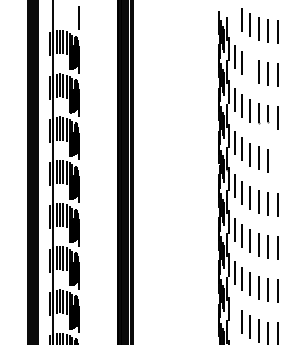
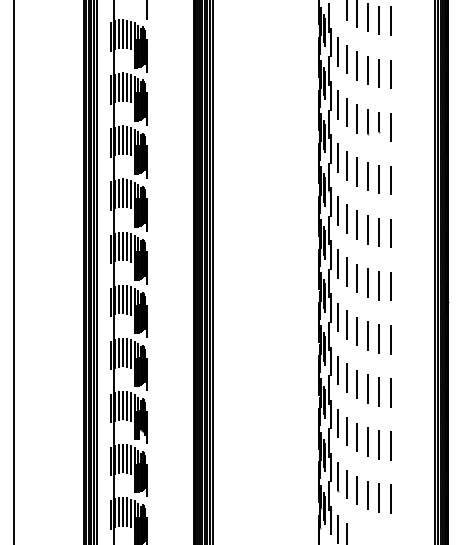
line: (249, 67) -> (356, 65), added
line: (277, 161) -> (390, 180), added
line: (235, 316) -> (338, 370), added

